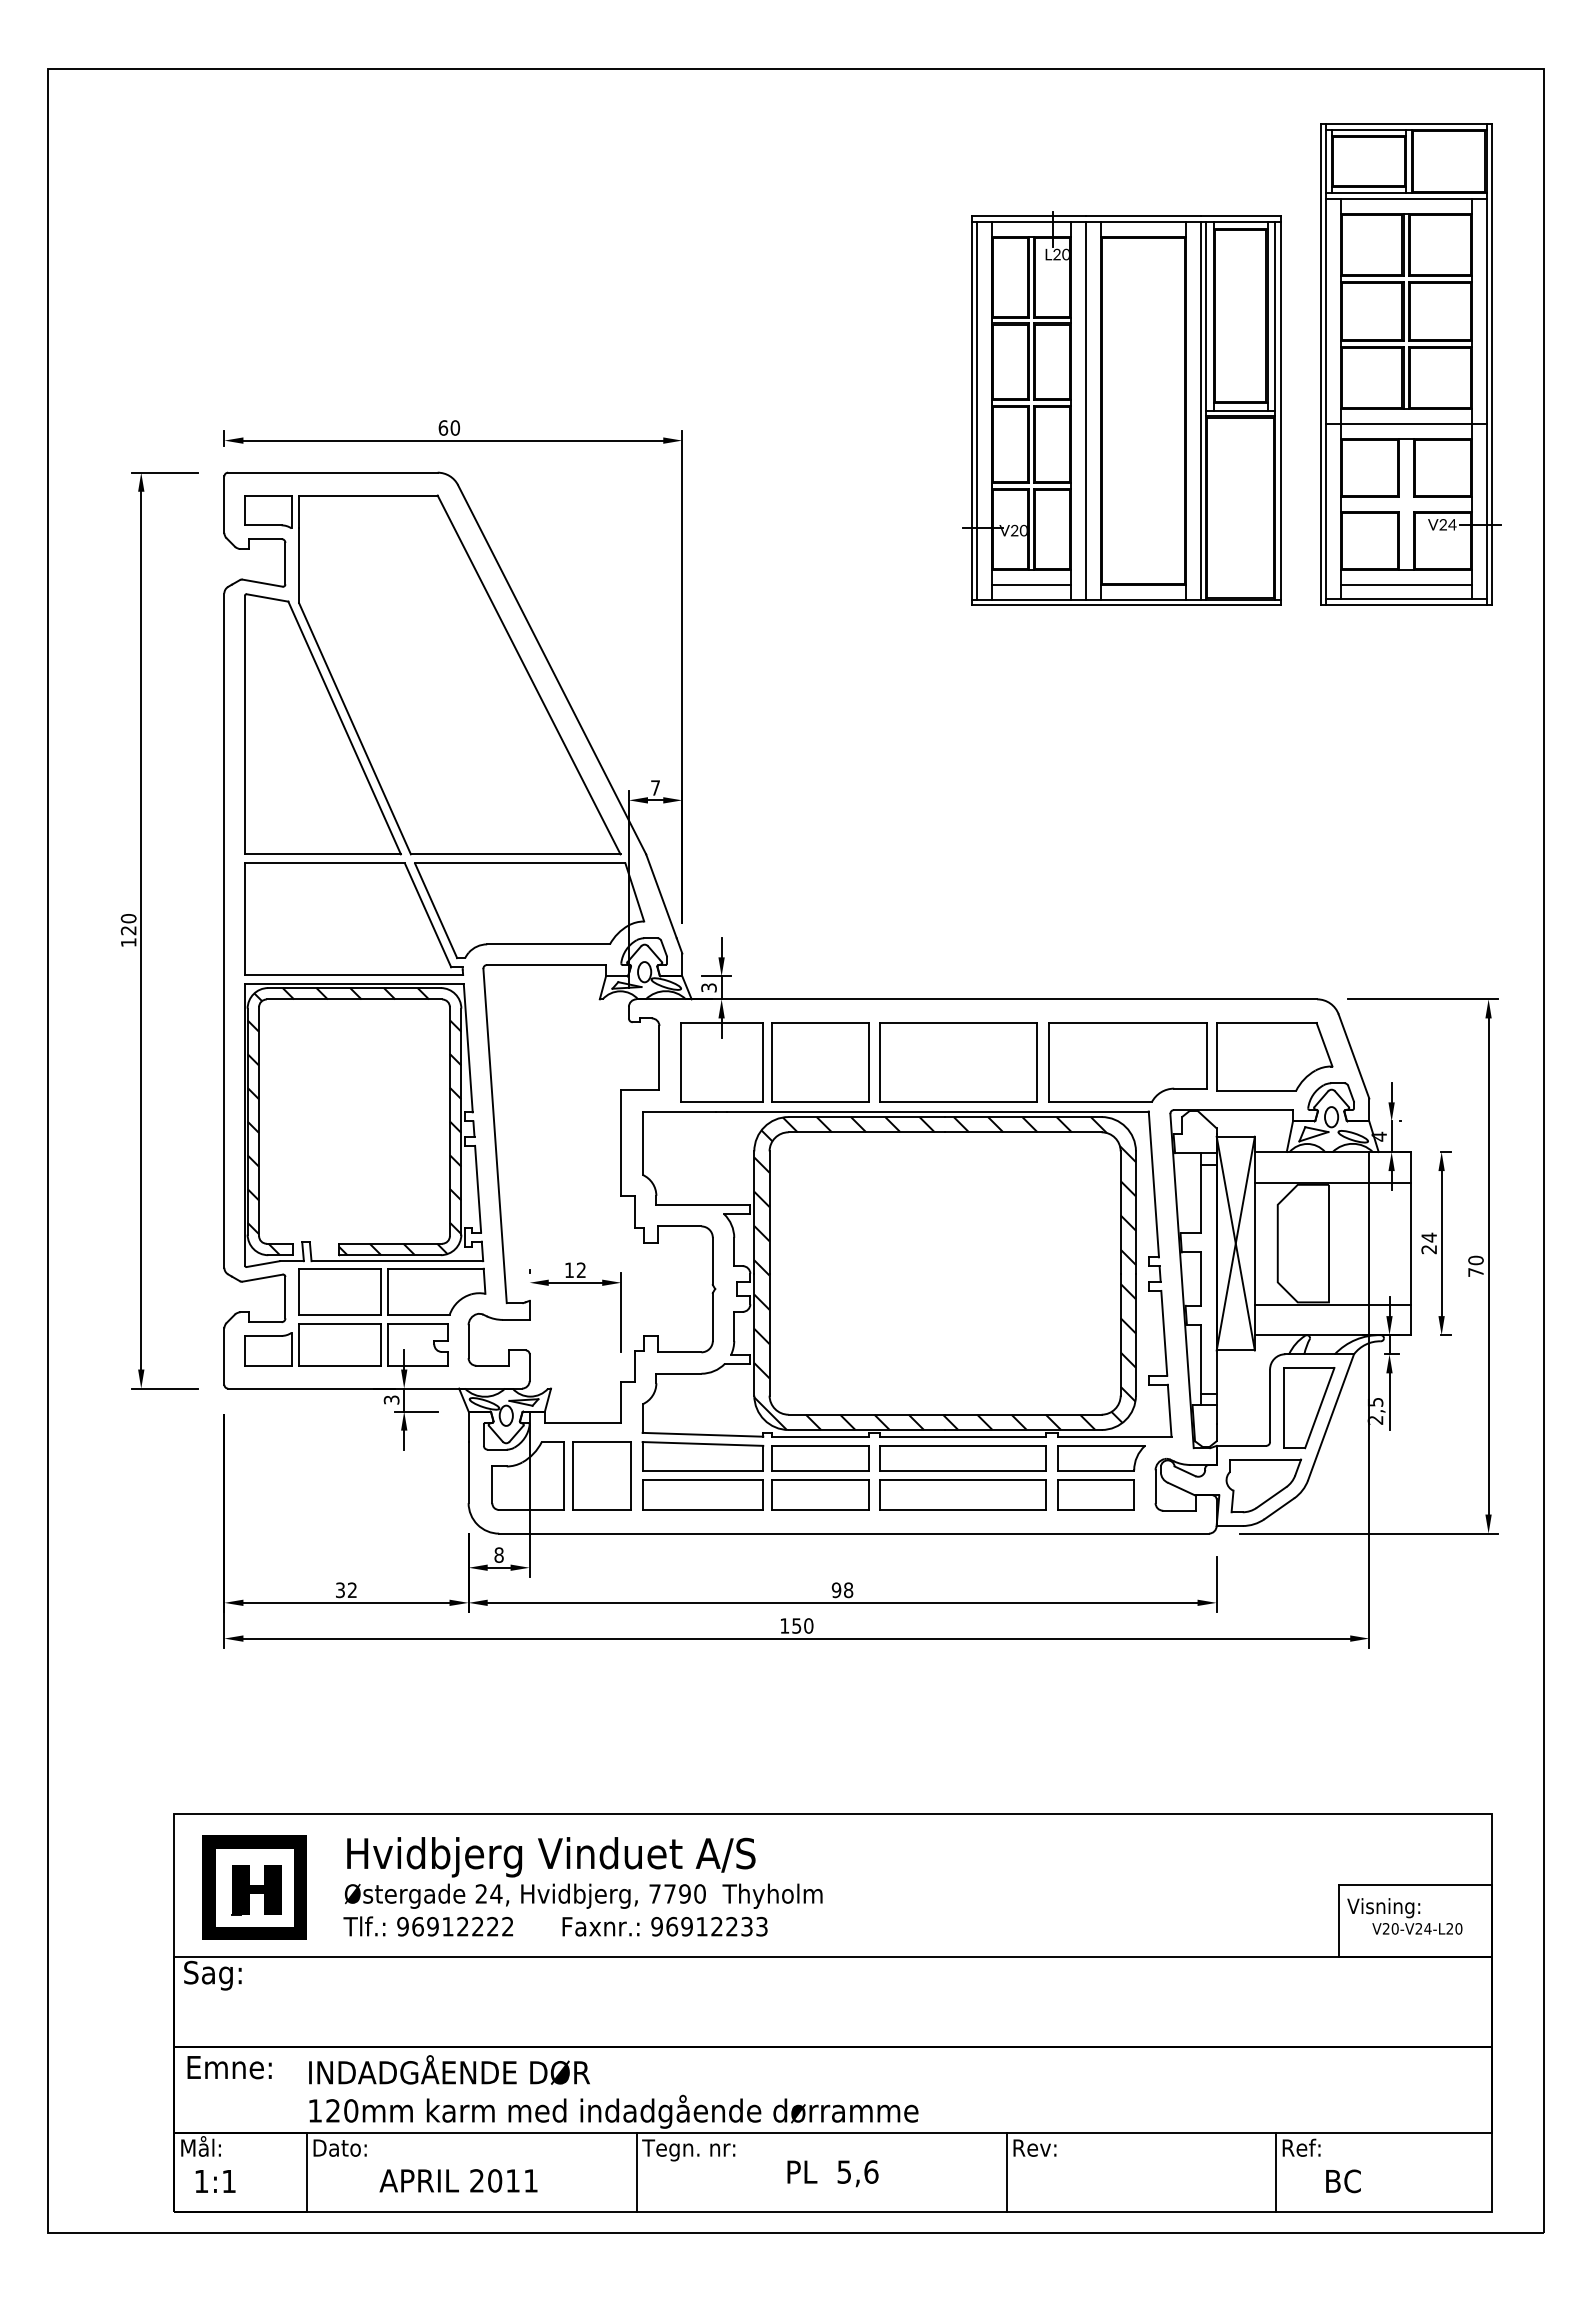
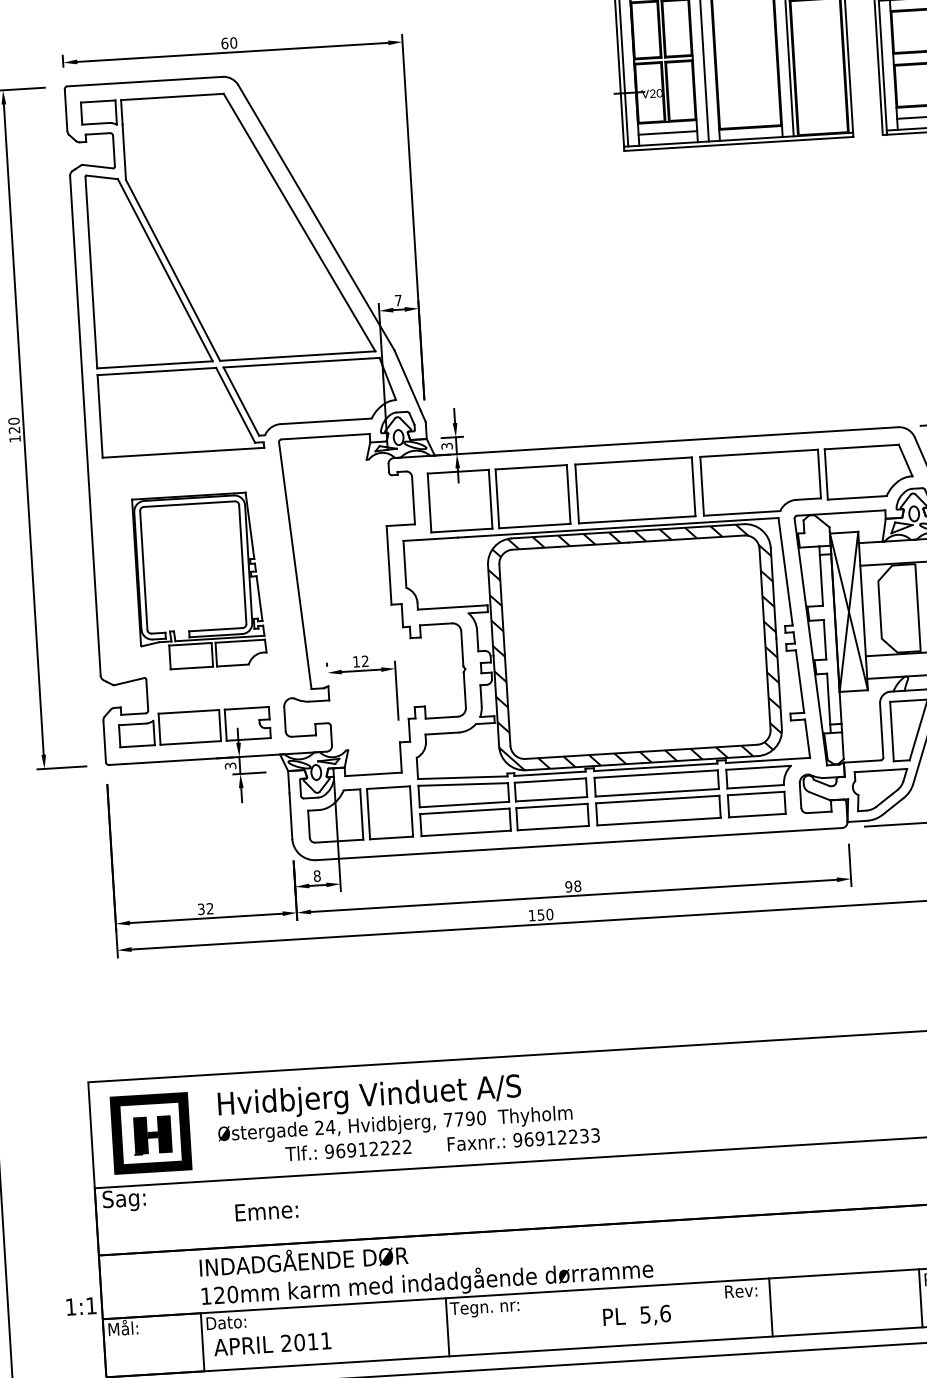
part: (365, 1149) -> (199, 581), size x0.7
text: (555, 1926) -> (442, 1144), moved
text: (229, 2067) -> (266, 1211), moved
line: (1006, 2172) -> (770, 1307), moved
text: (832, 2173) -> (636, 1316), moved
text: (458, 2180) -> (272, 1343), moved
text: (215, 2181) -> (81, 1306), moved

